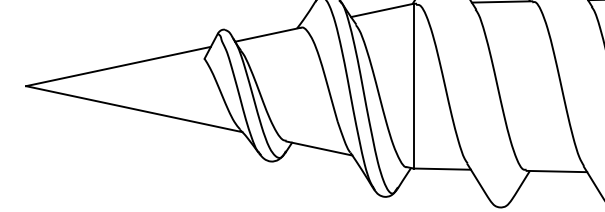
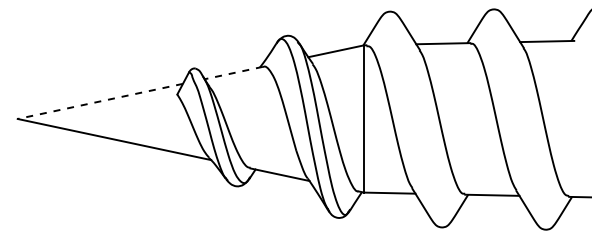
line: (267, 35) -> (233, 73), solid -> dashed
line: (117, 66) -> (99, 101), solid -> dashed

